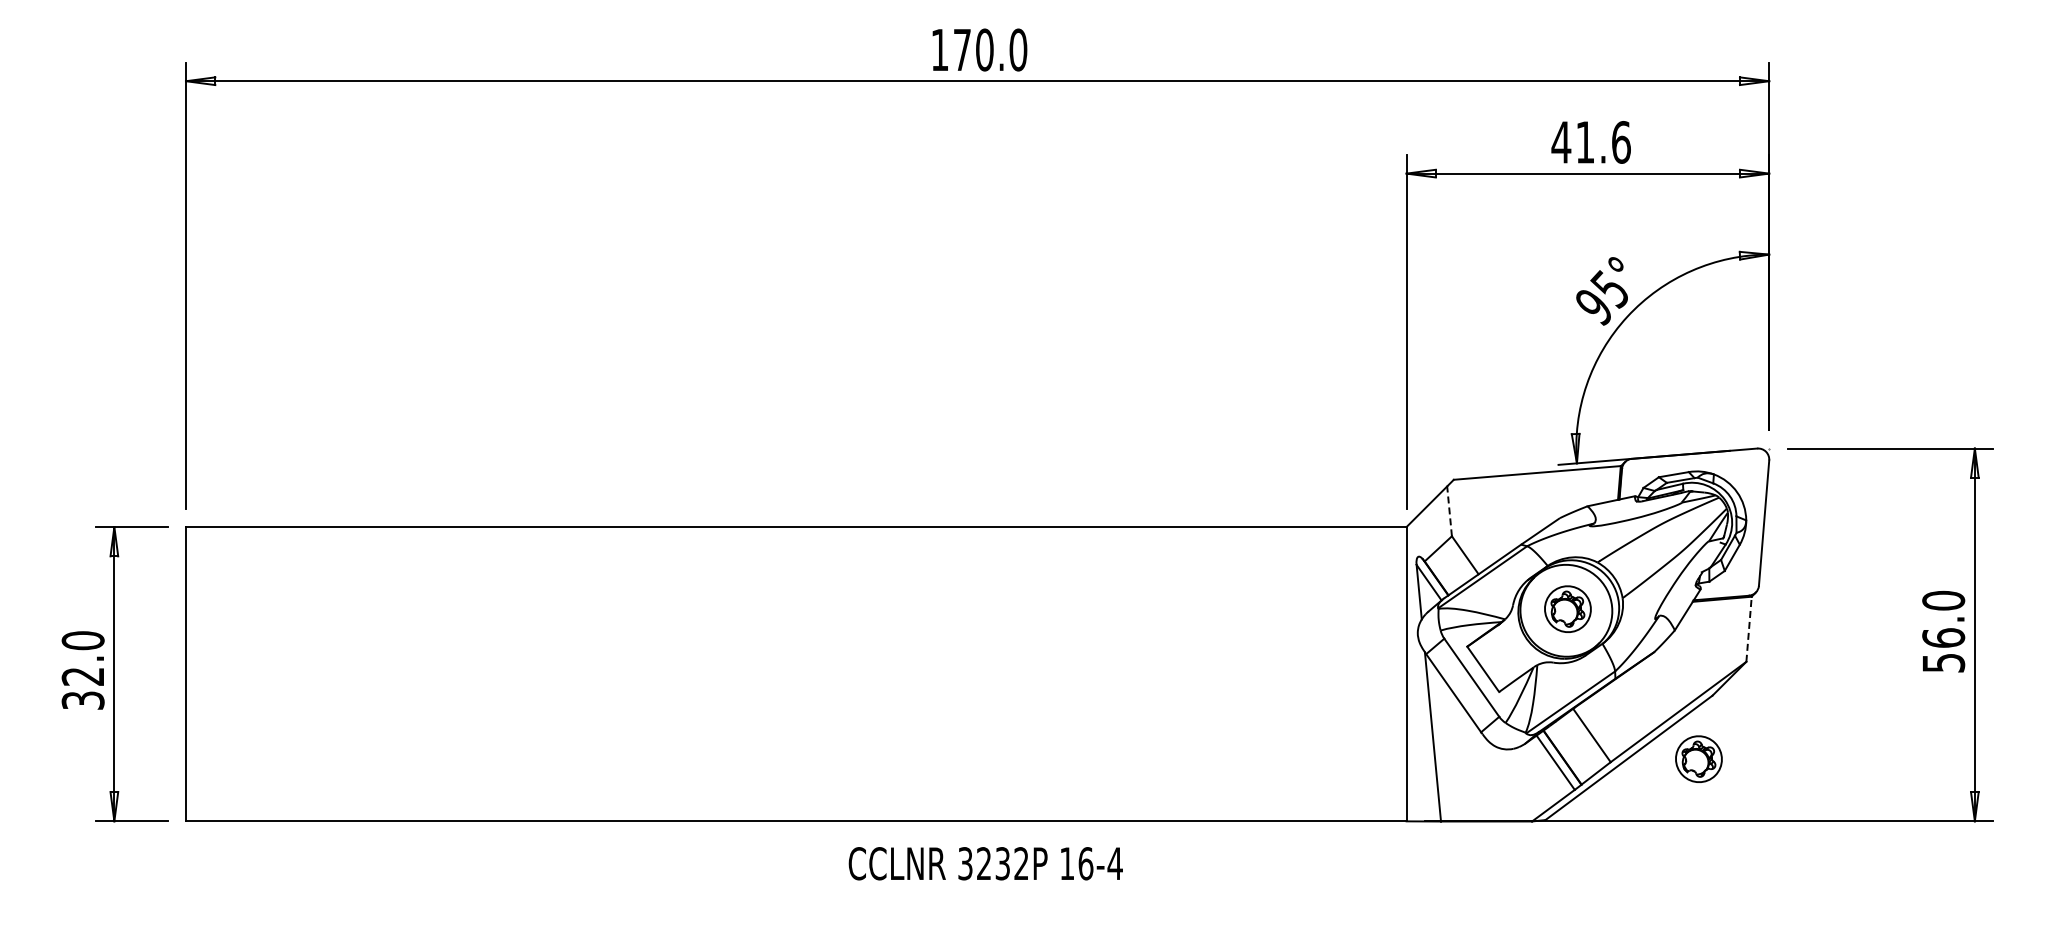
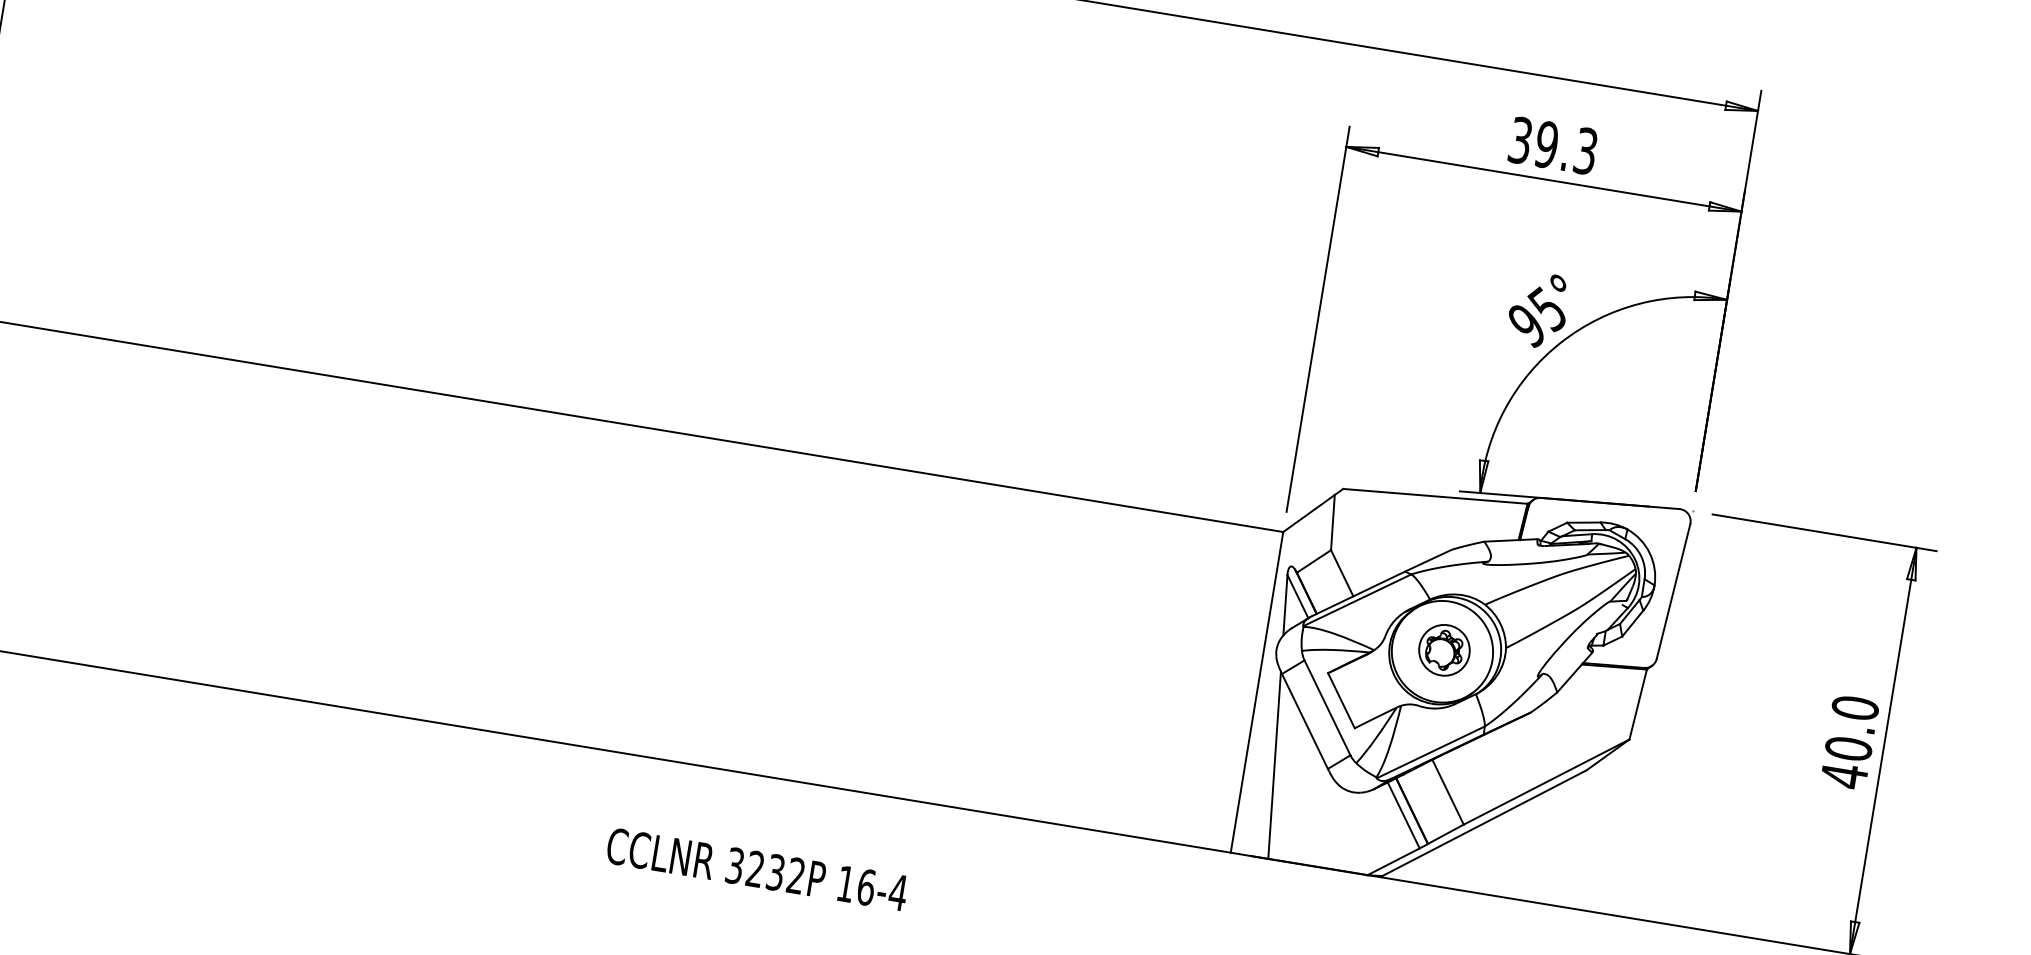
text: (1590, 142) -> (1552, 145), 41.6 -> 39.3
line: (1449, 510) -> (1333, 521), dashed -> solid
line: (1749, 629) -> (1638, 704), dashed -> solid
text: (1943, 650) -> (1846, 762), 56.0 -> 40.0
part: (1698, 758) -> (1560, 836), removed
text: (985, 863) -> (756, 869), moved

